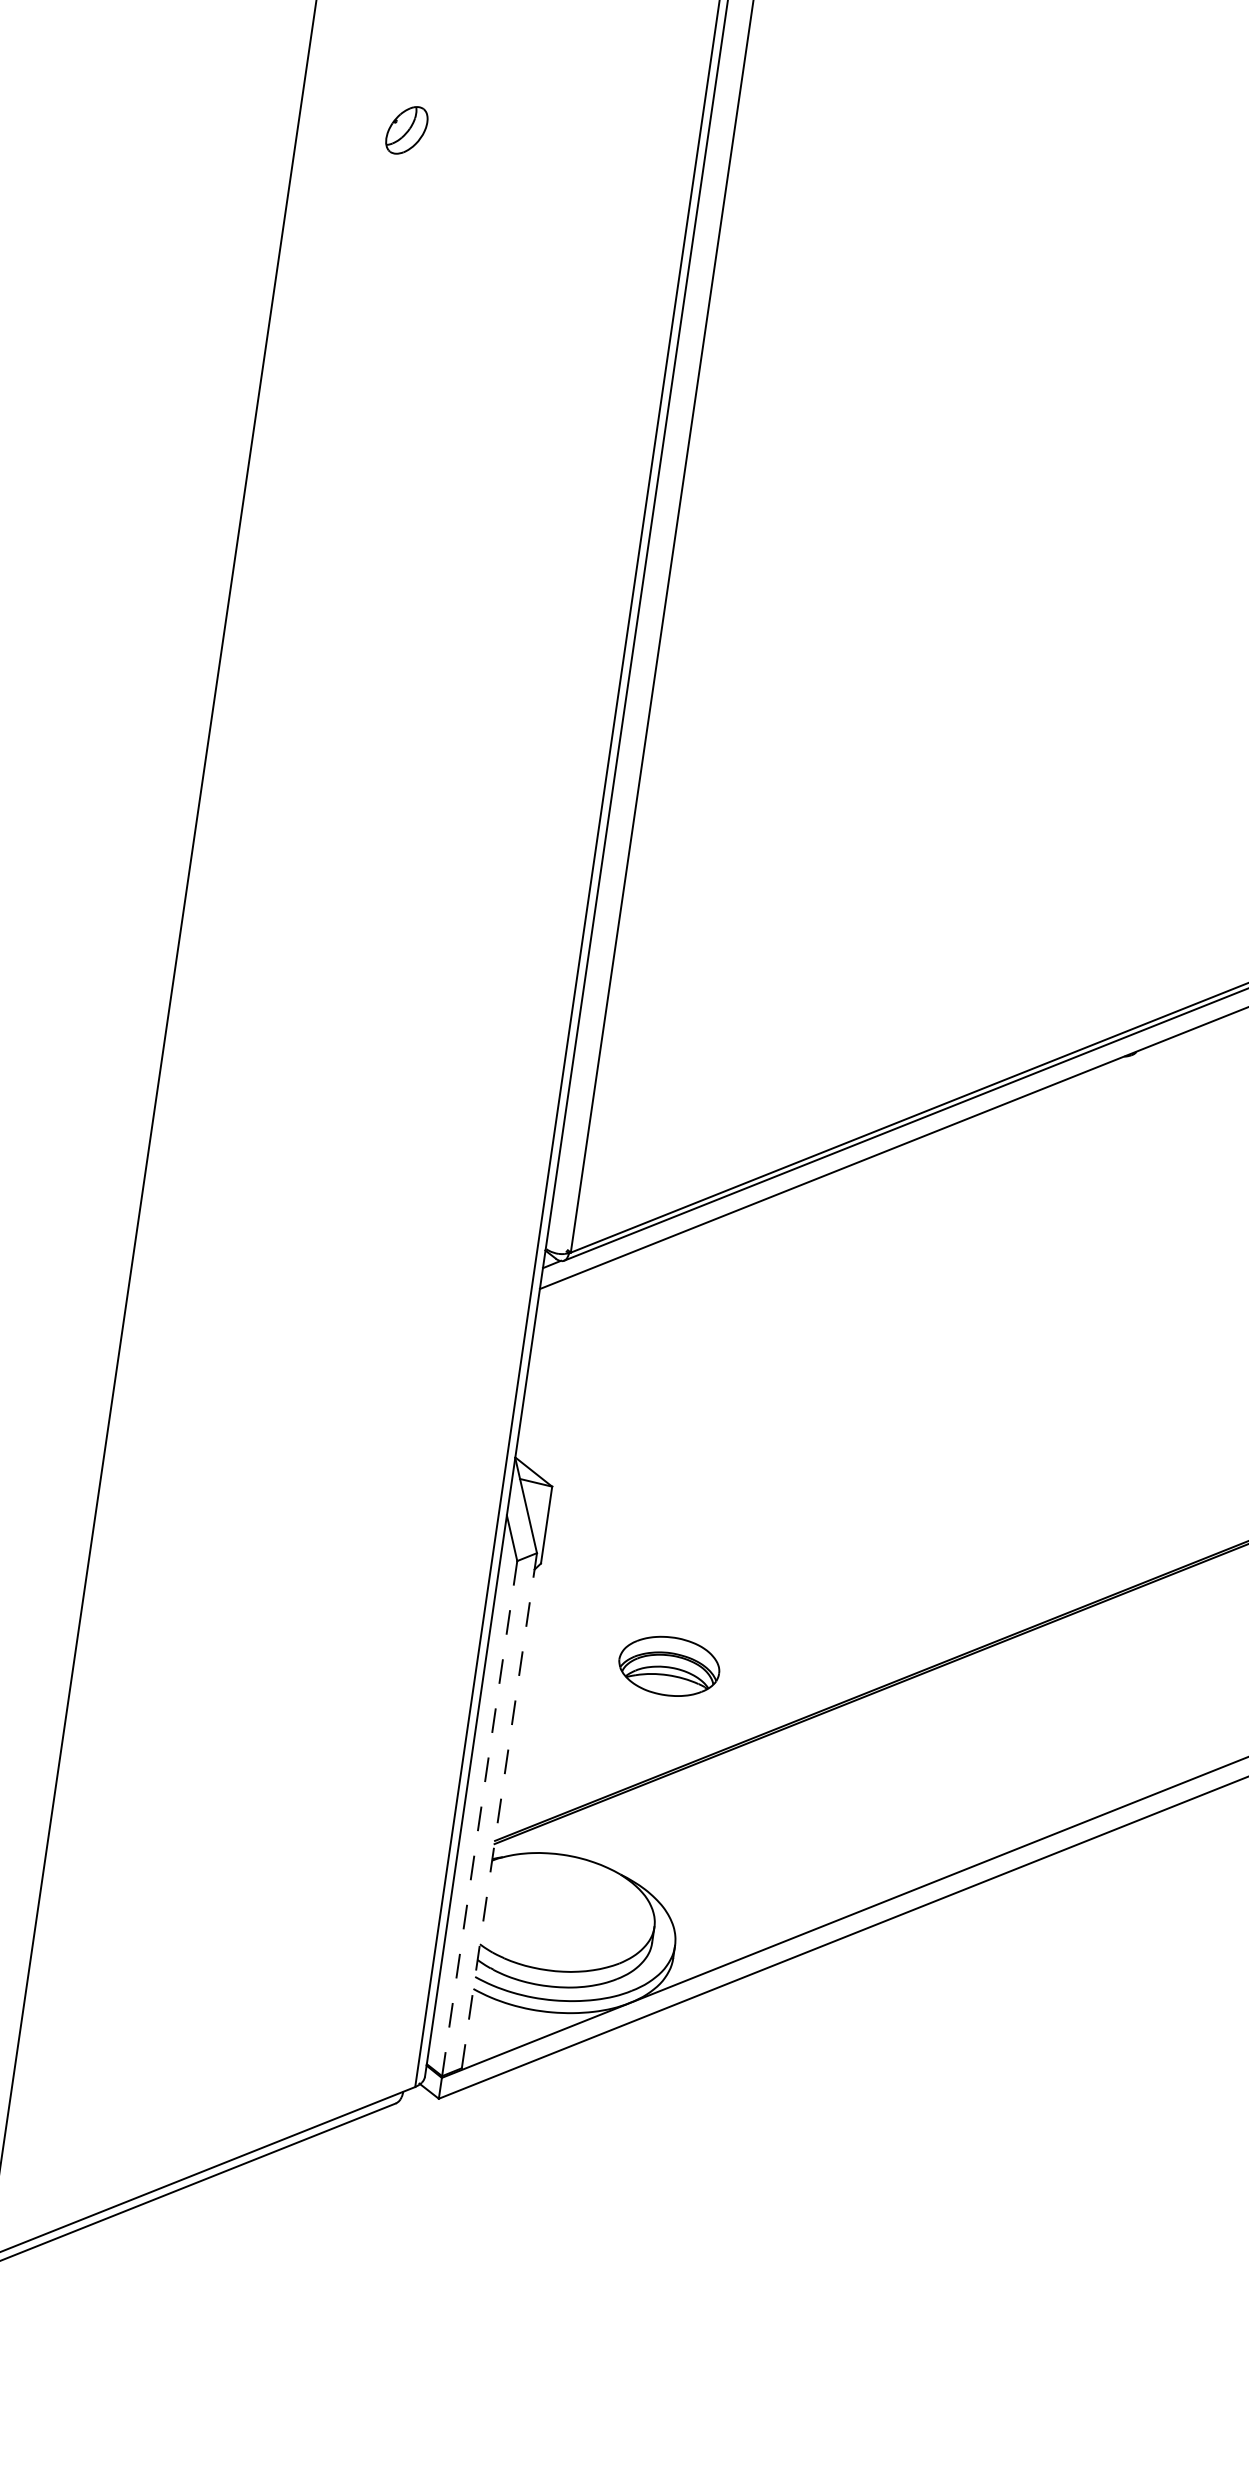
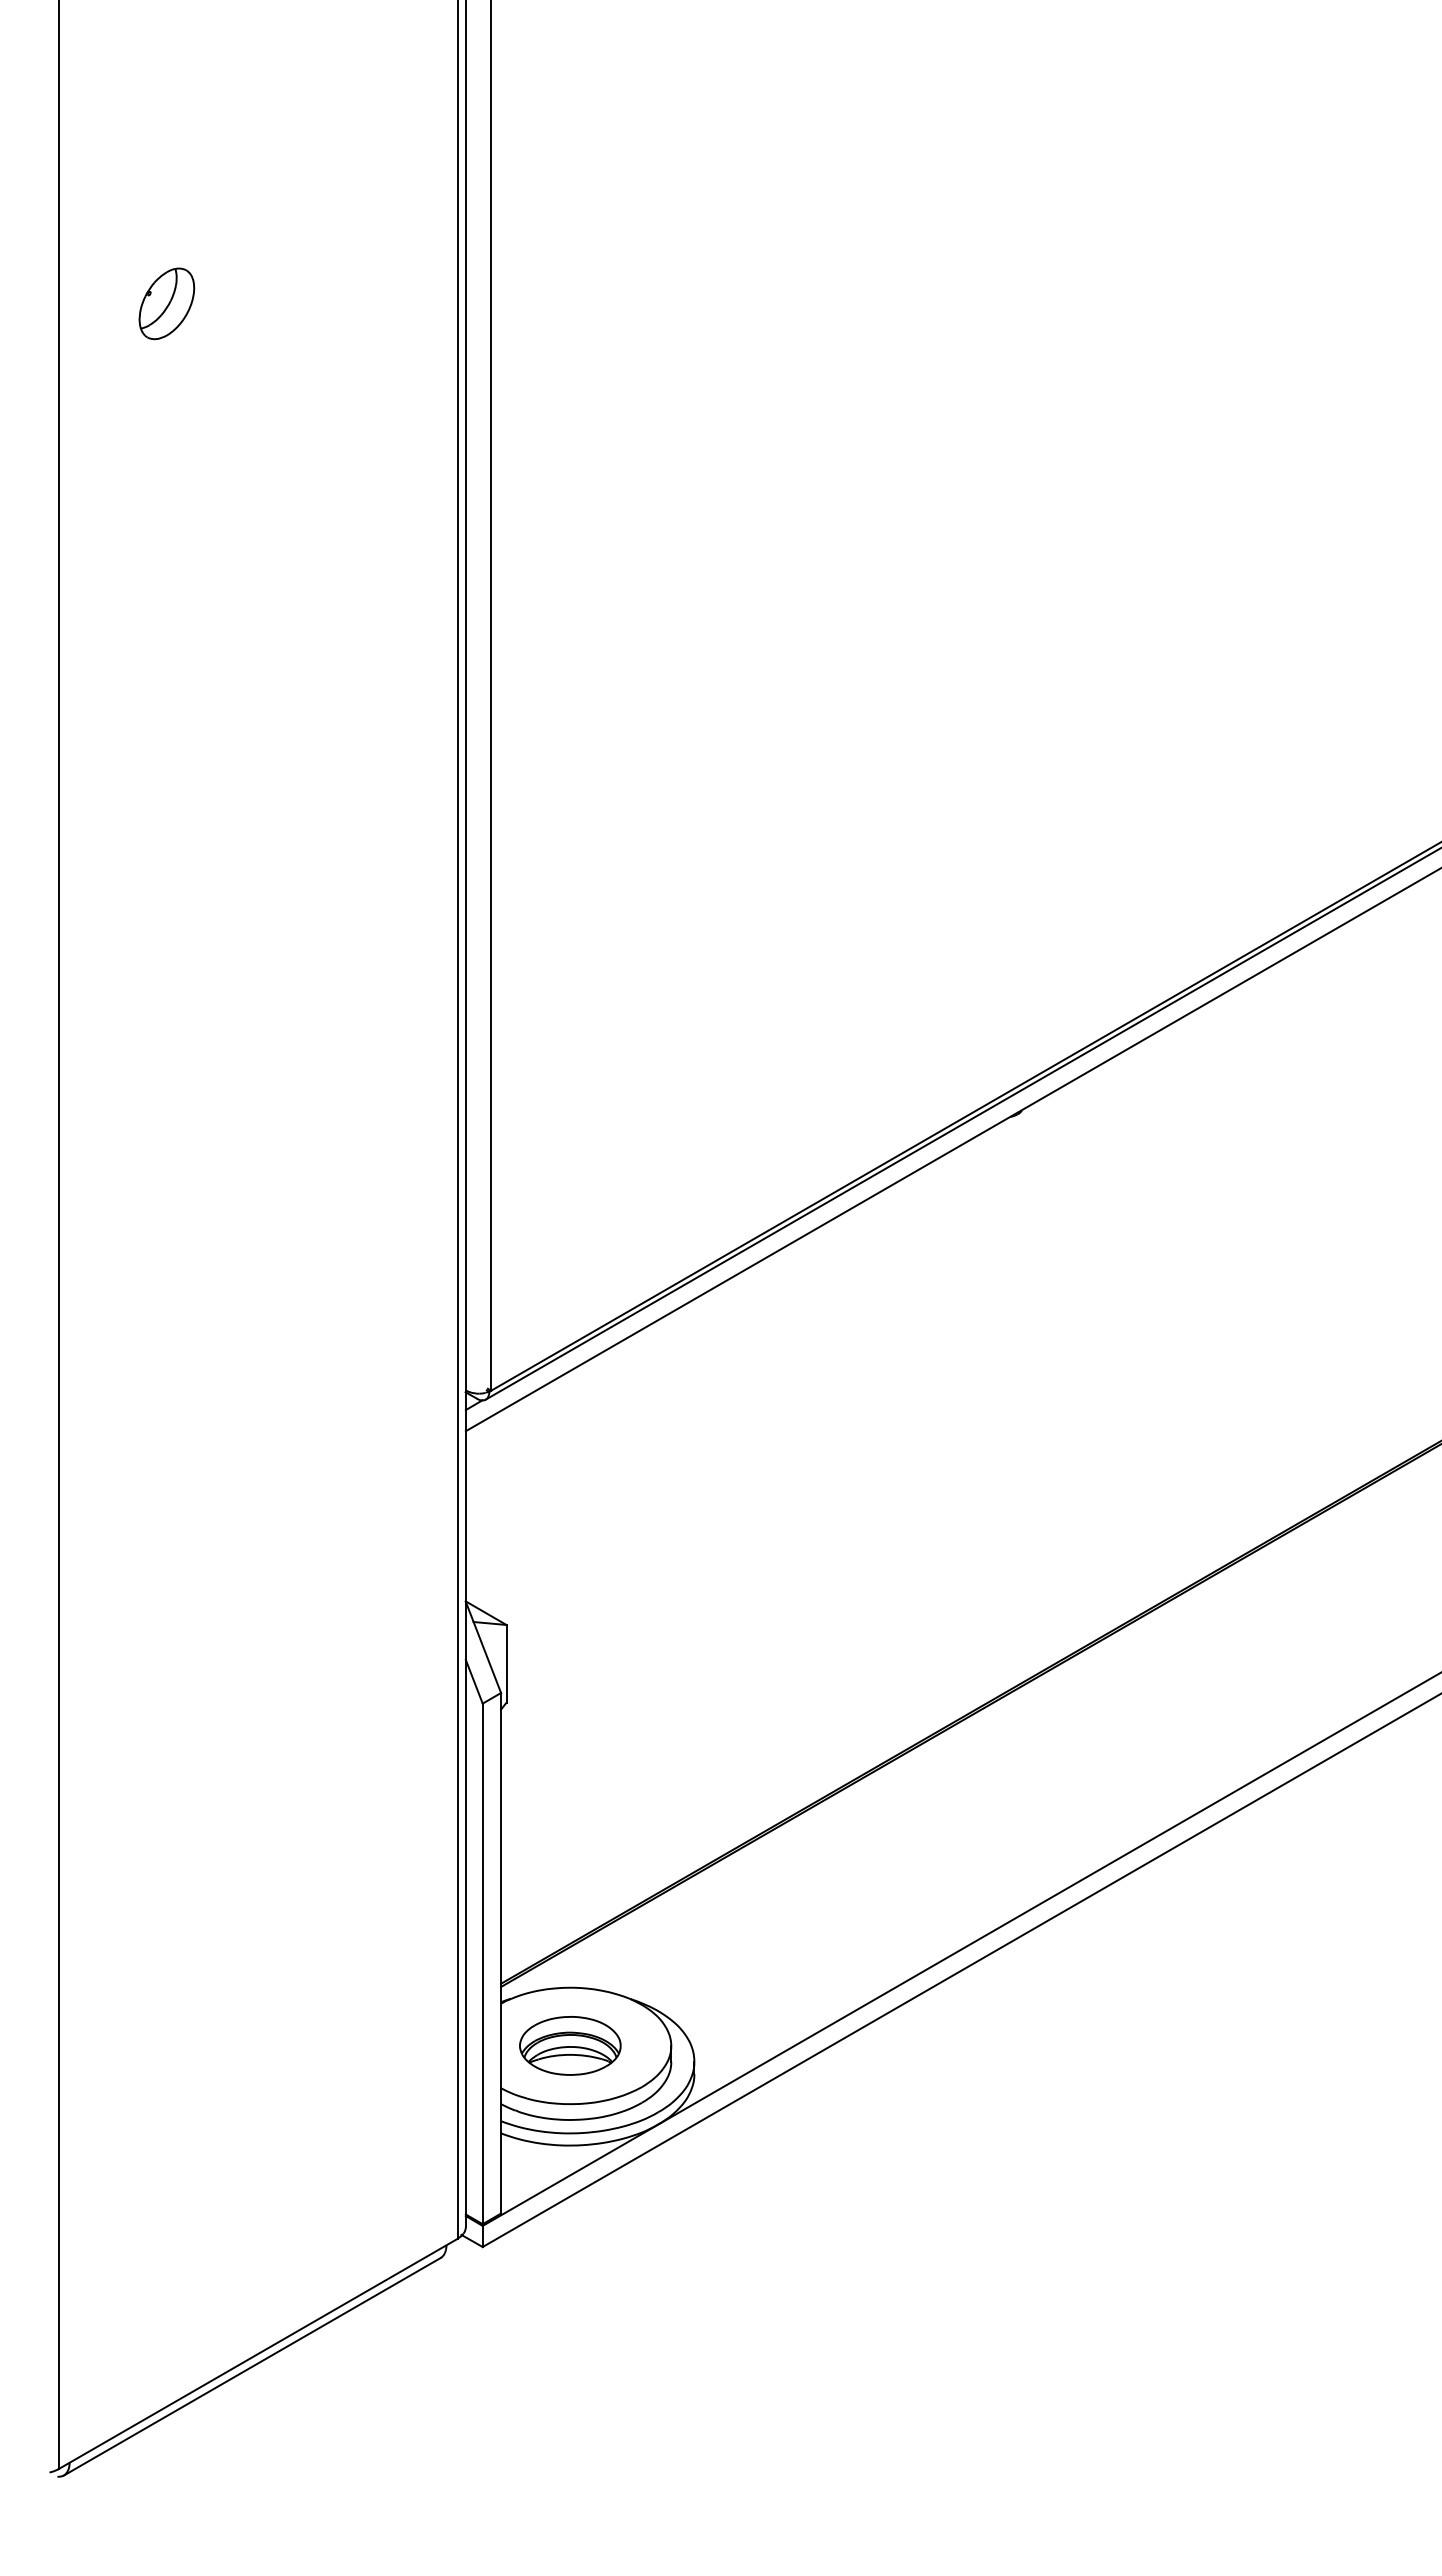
part: (406, 129) -> (166, 303), size x1.43
part: (669, 1666) -> (570, 2045), moved
line: (499, 1811) -> (501, 1953), dashed -> solid
line: (479, 1819) -> (482, 1964), dashed -> solid

